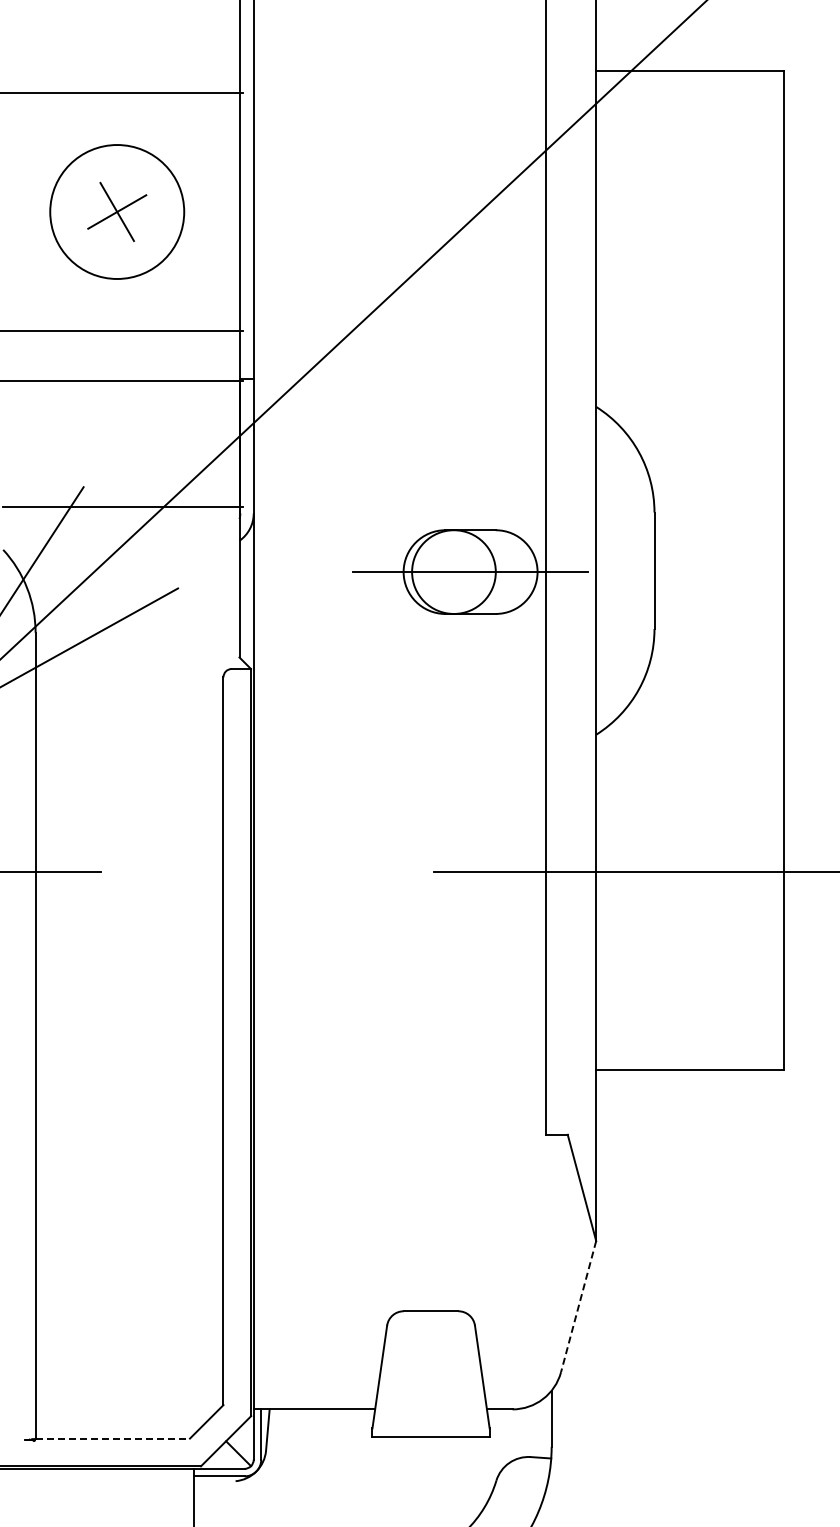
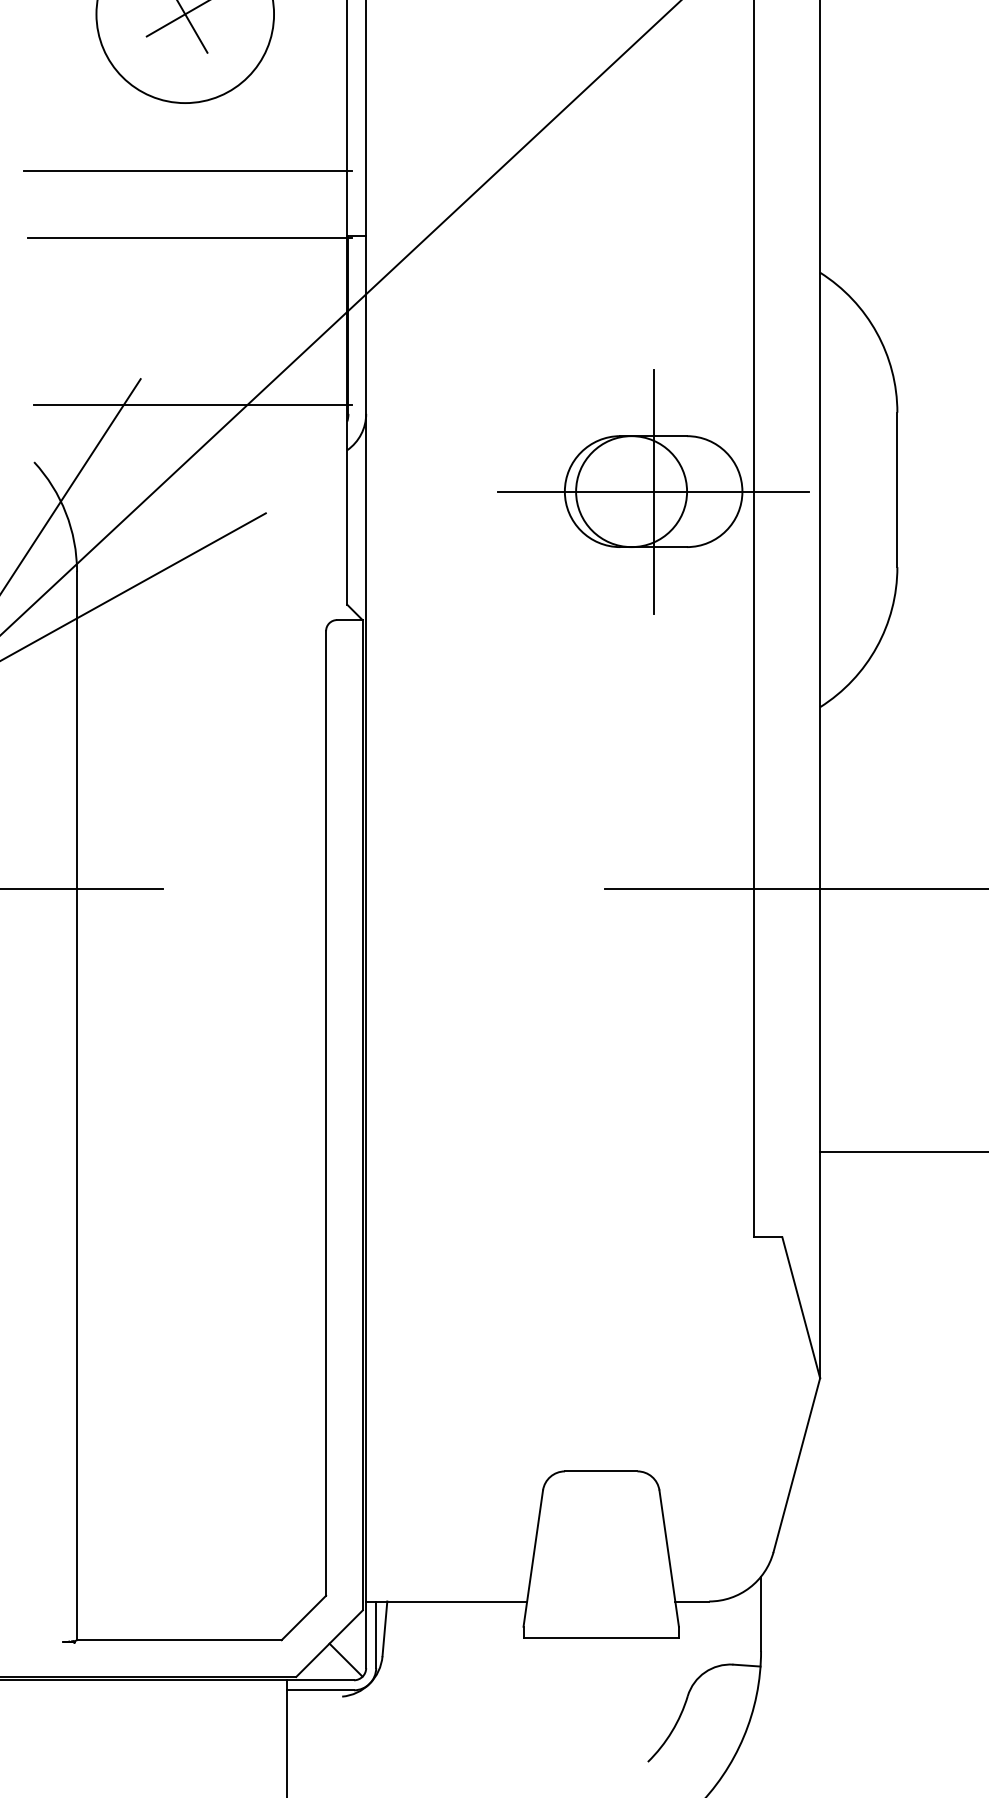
line: (470, 572) -> (653, 492), added
line: (578, 1306) -> (796, 1465), dashed -> solid
line: (113, 1438) -> (180, 1640), dashed -> solid

